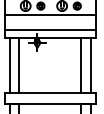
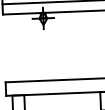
line: (9, 65) -> (10, 47), removed
line: (19, 65) -> (22, 47), removed
line: (81, 65) -> (98, 44), removed

